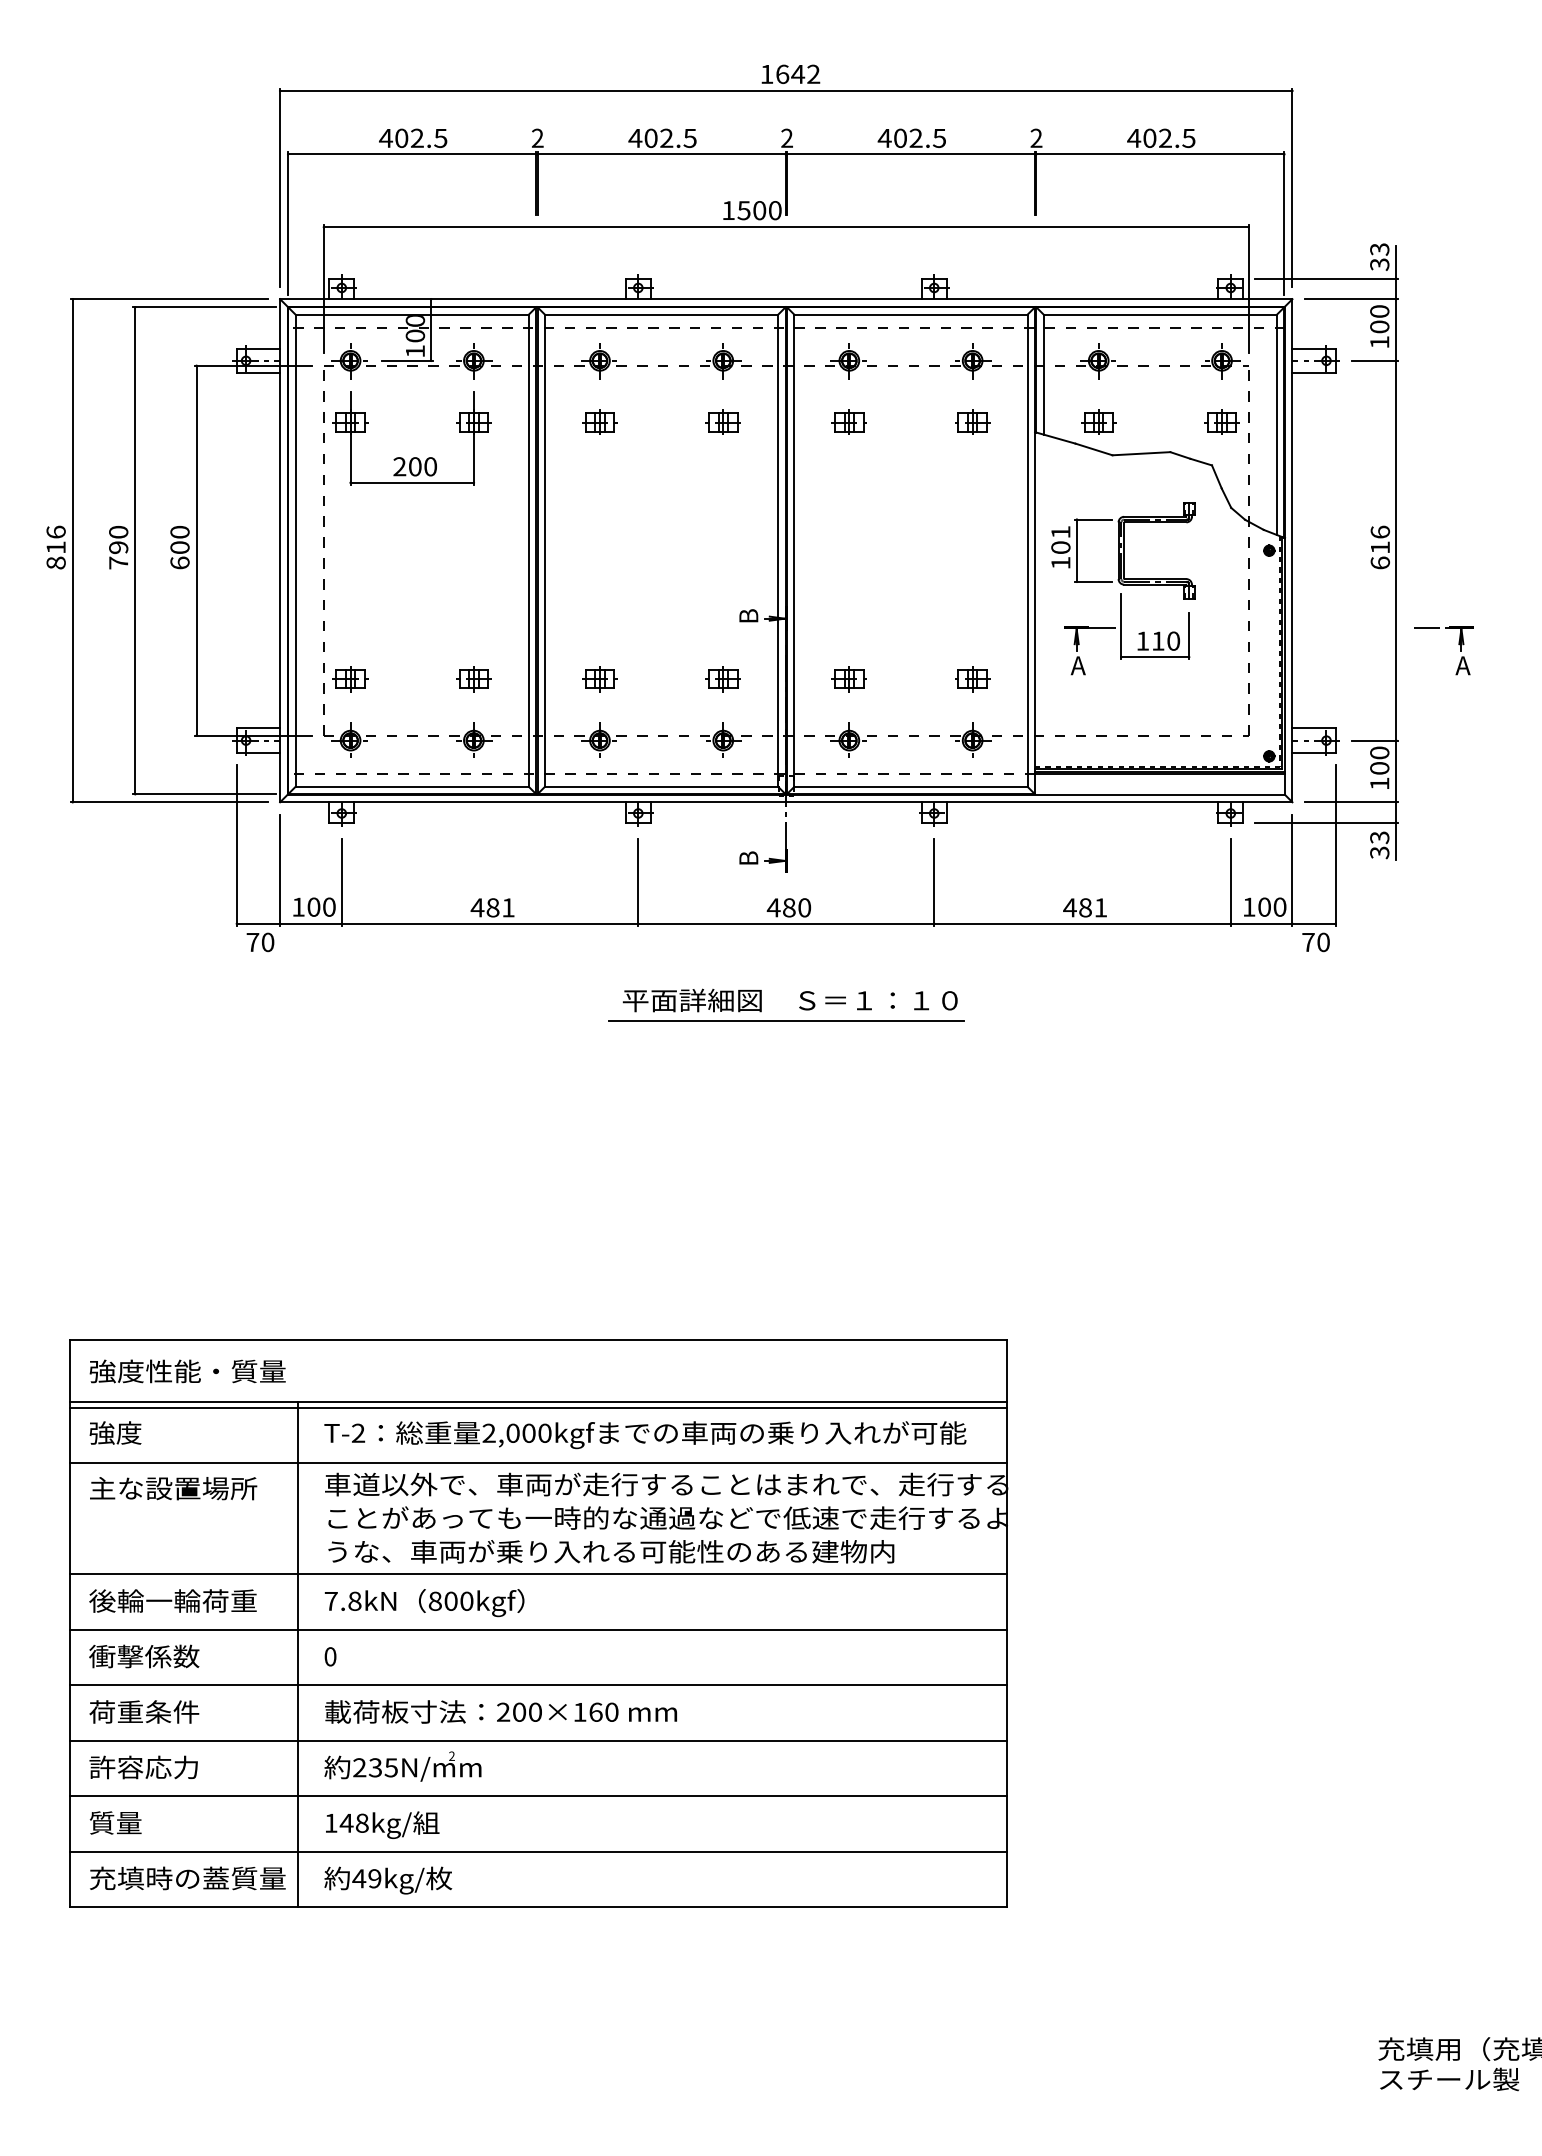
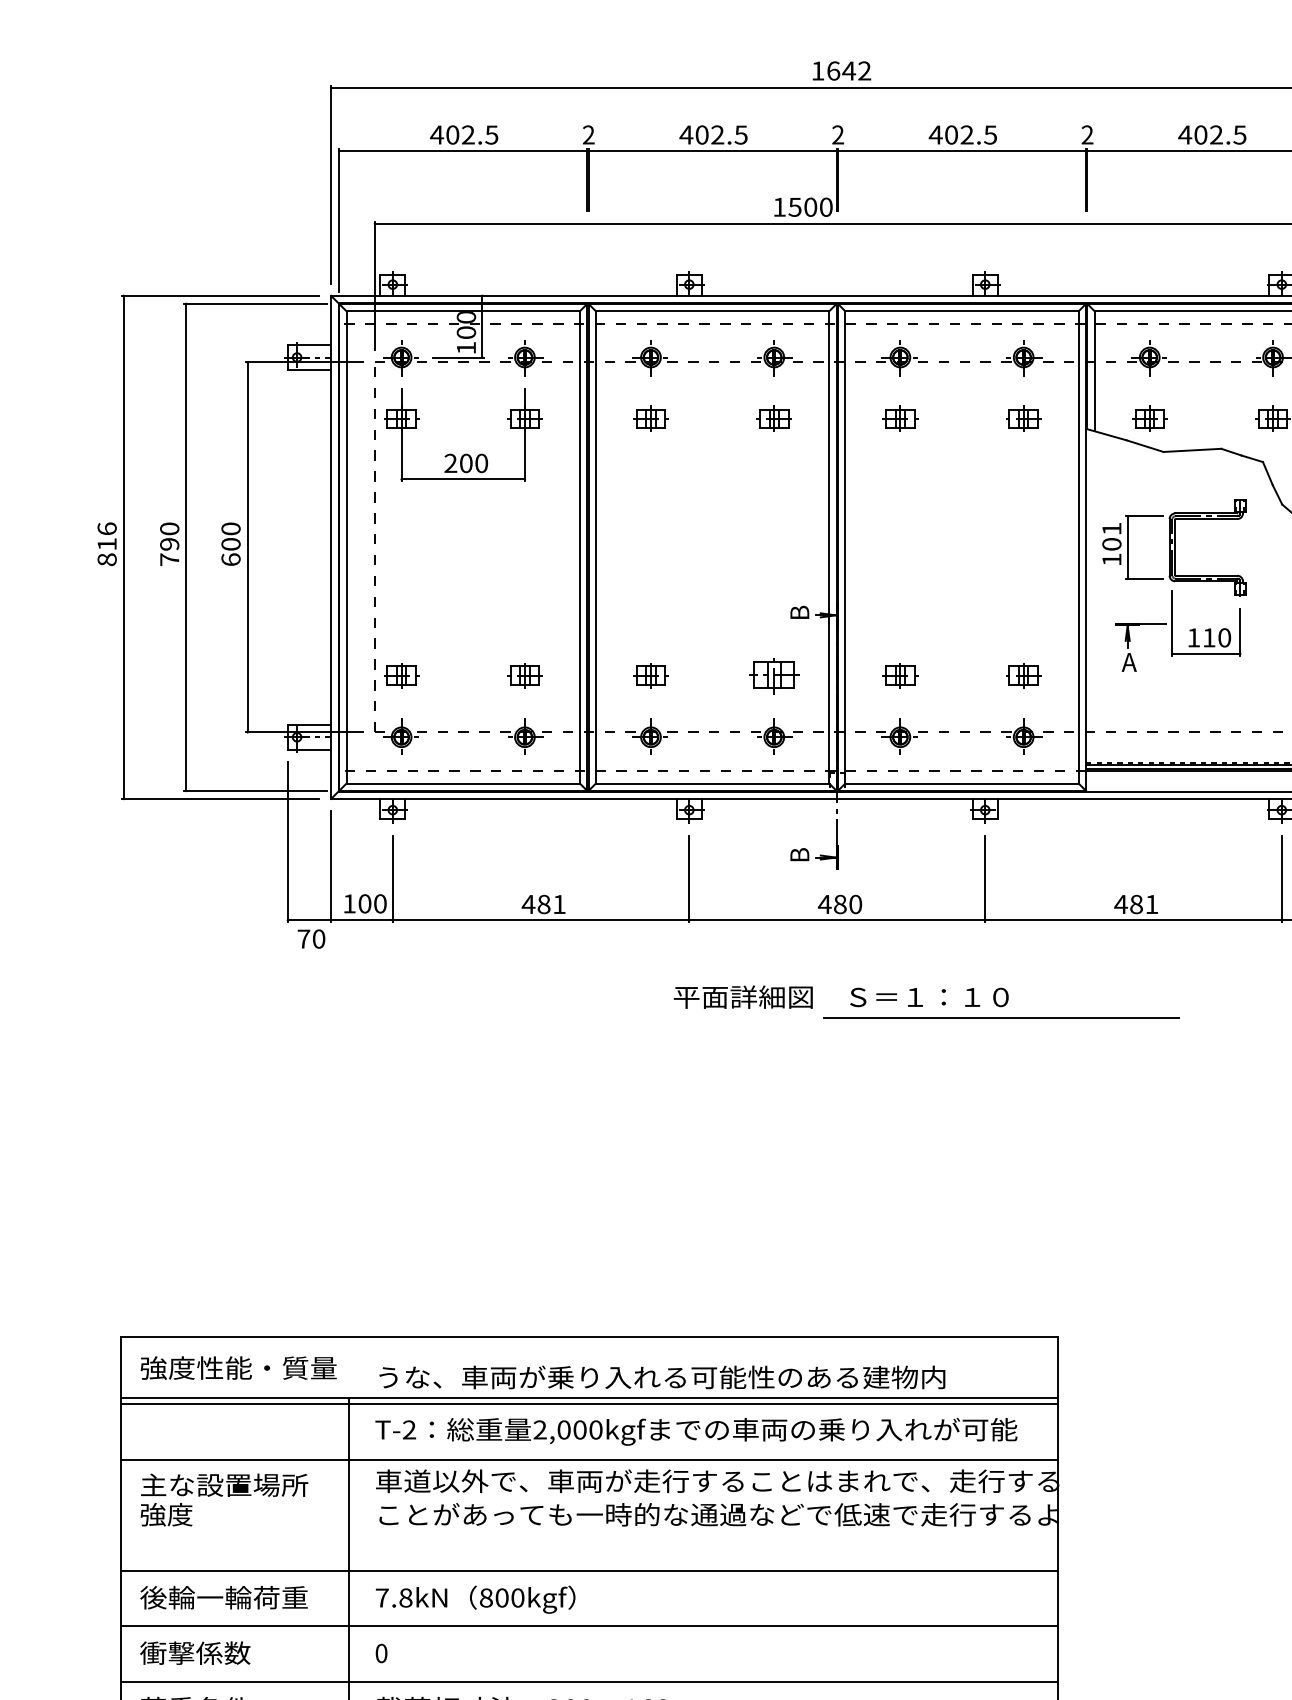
part: (722, 679) -> (773, 676), size x1.4
line: (786, 1020) -> (1001, 1017), moved
text: (115, 1432) -> (166, 1514), moved
text: (611, 1551) -> (662, 1377), moved

